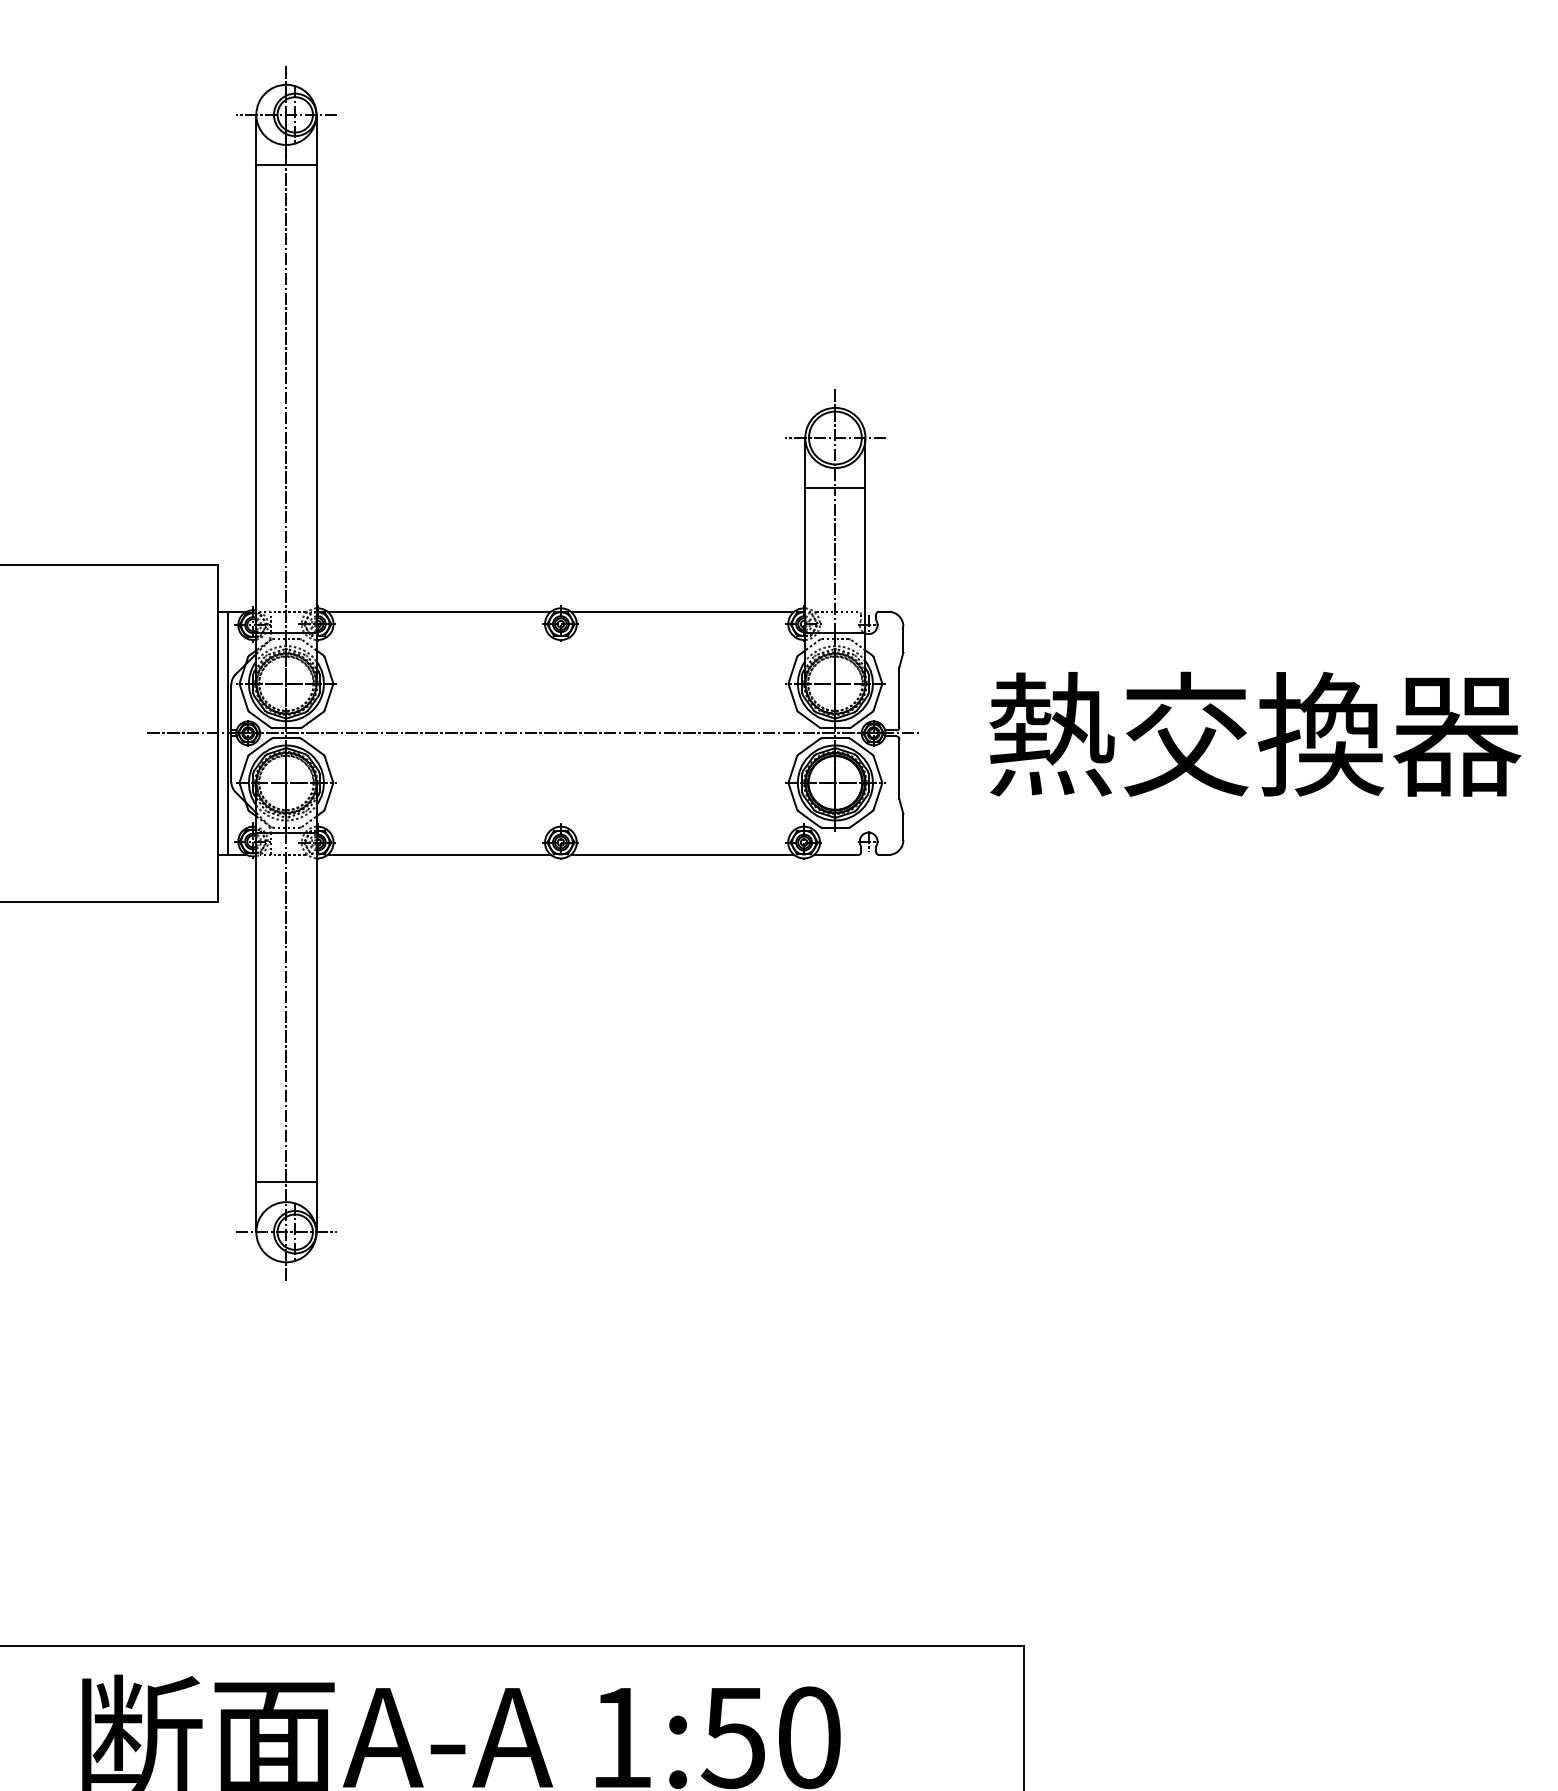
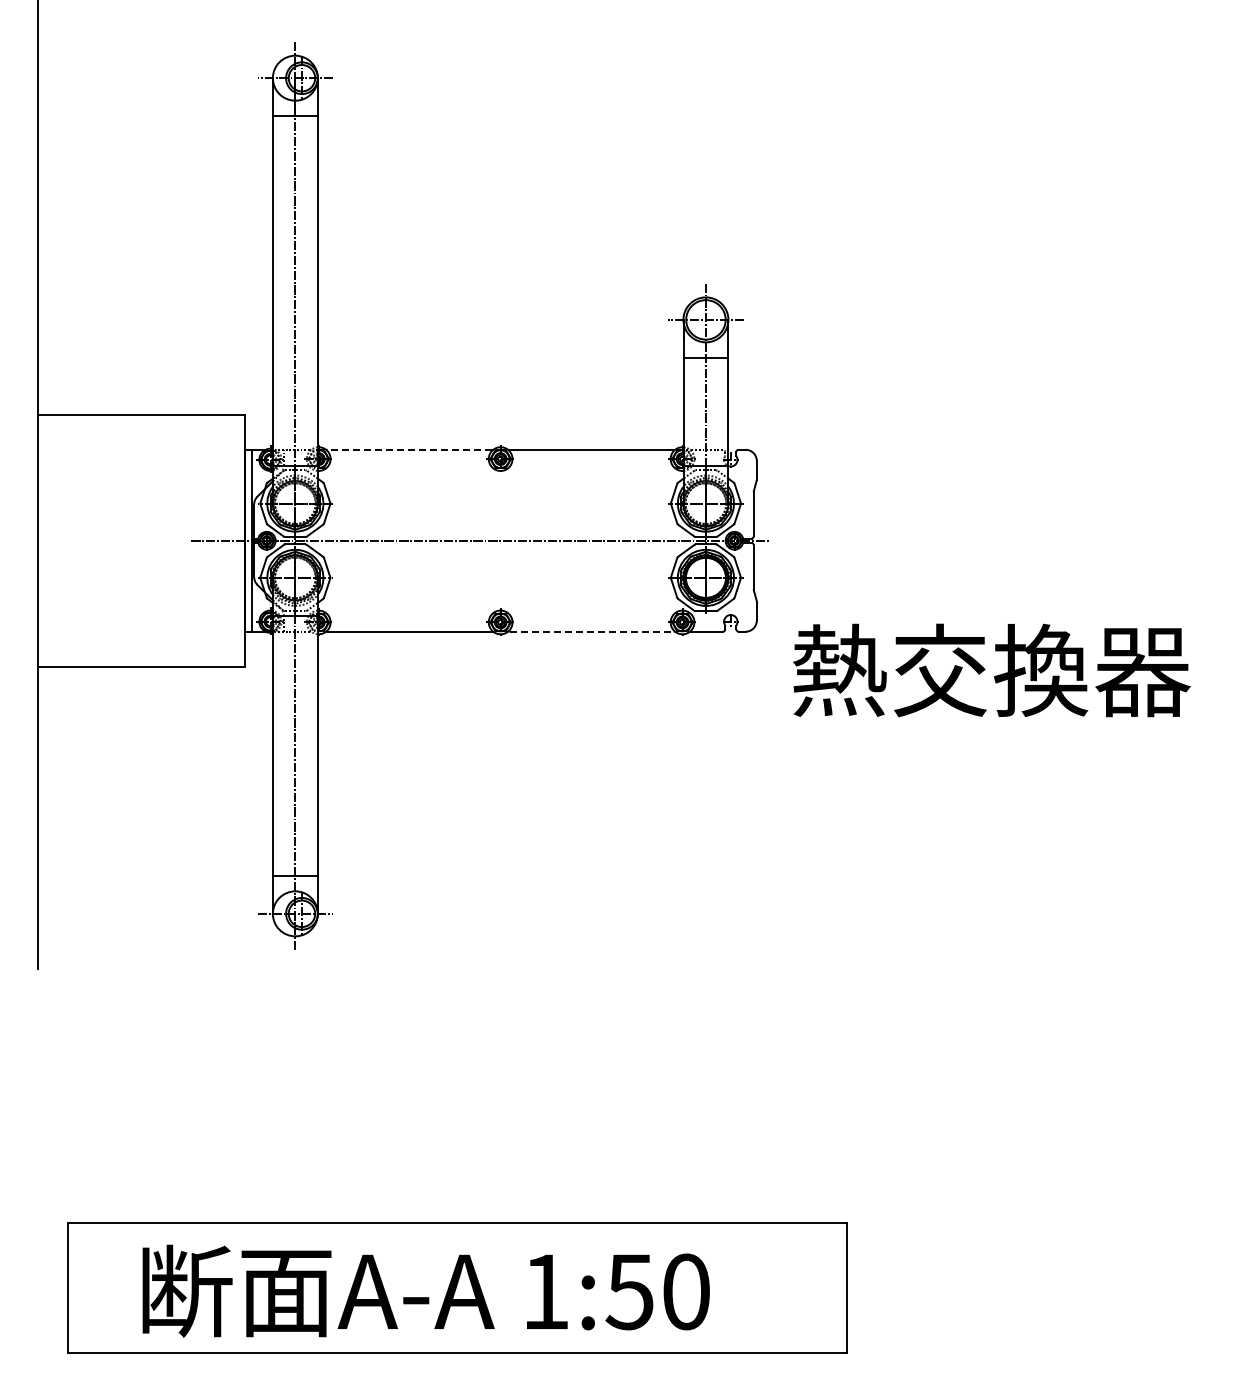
line: (439, 611) -> (409, 449), solid -> dashed
text: (1254, 734) -> (991, 670), moved
line: (683, 854) -> (592, 631), solid -> dashed

